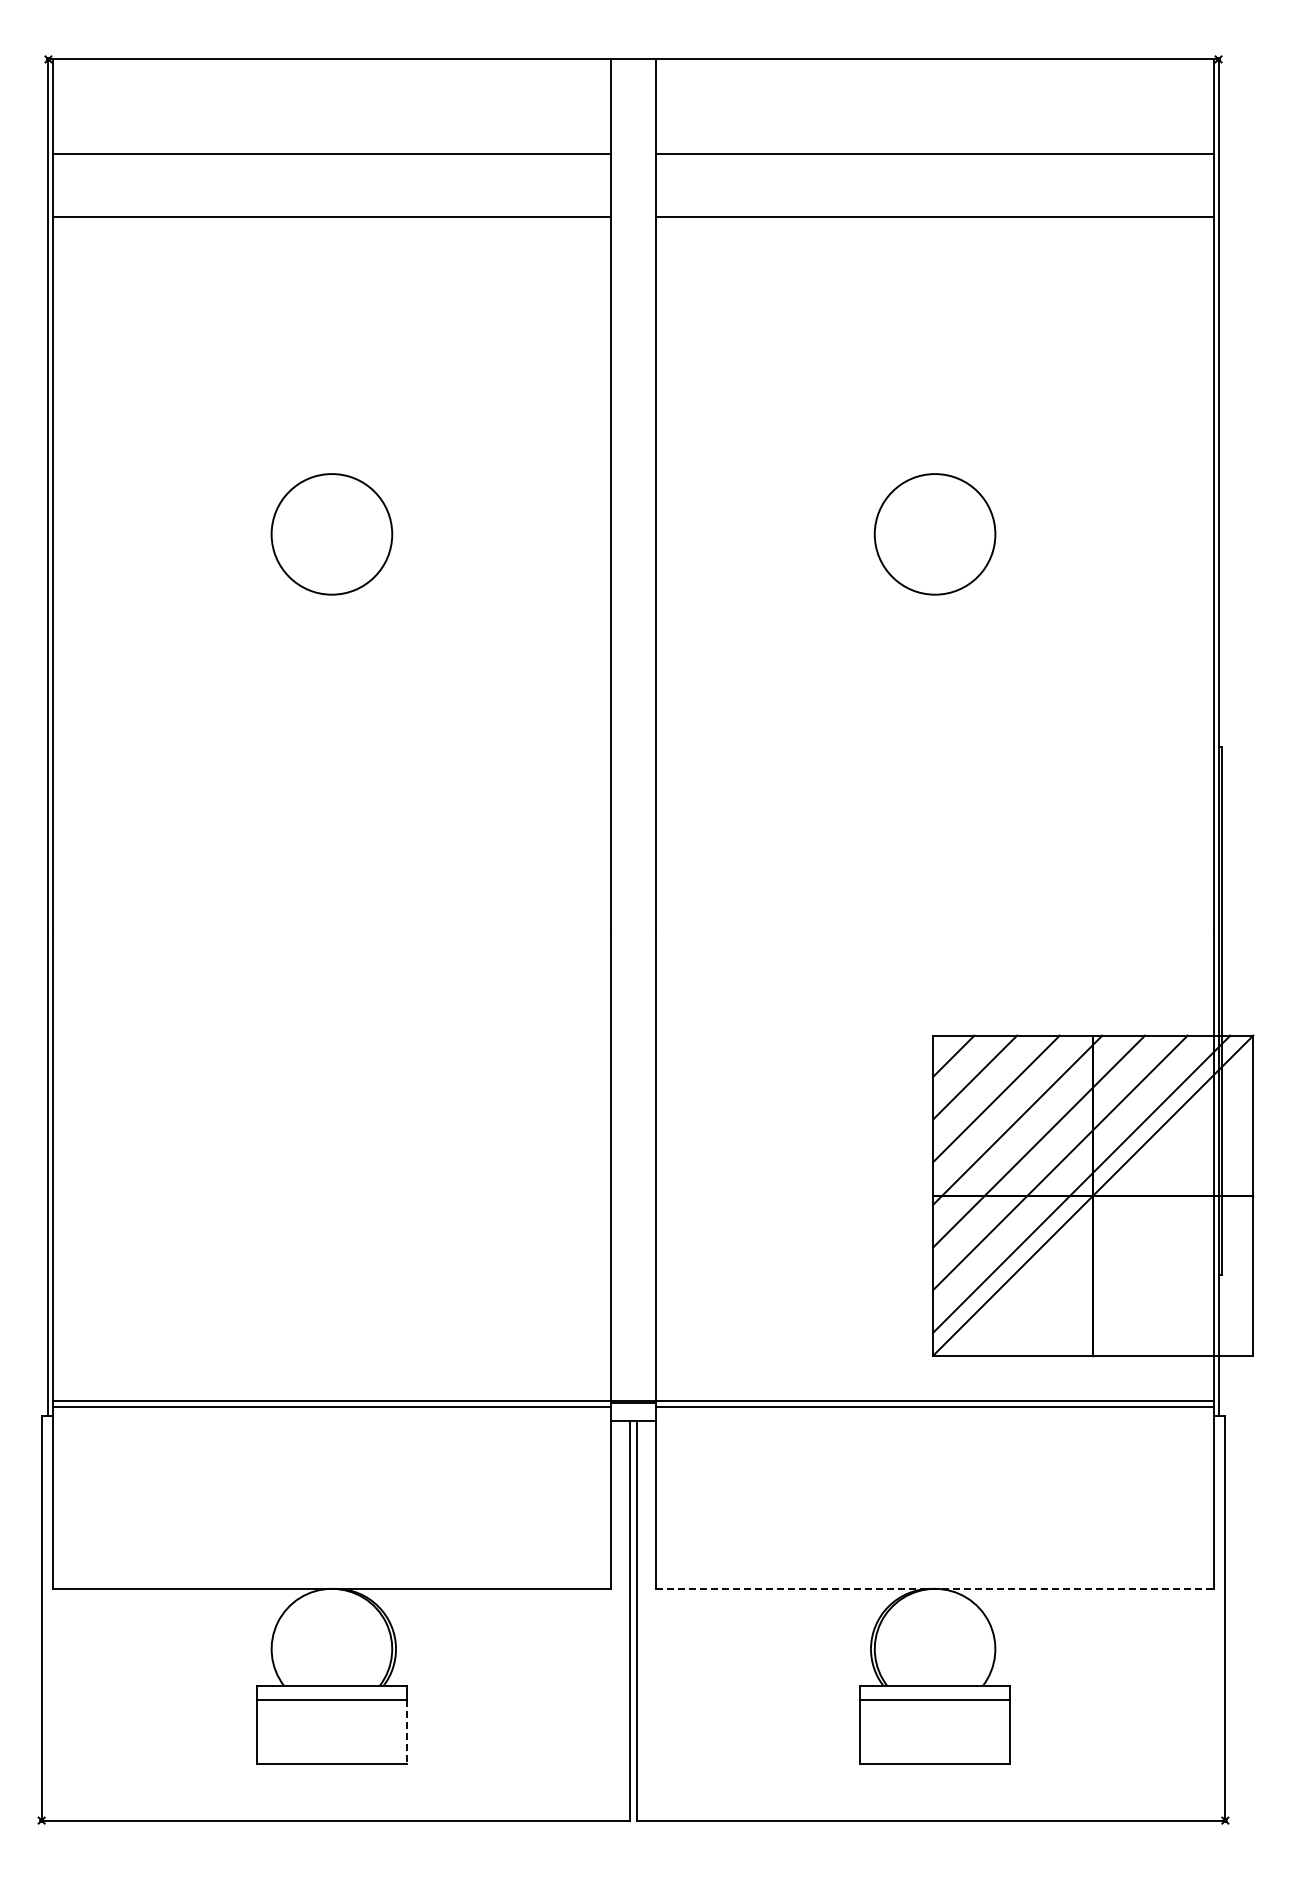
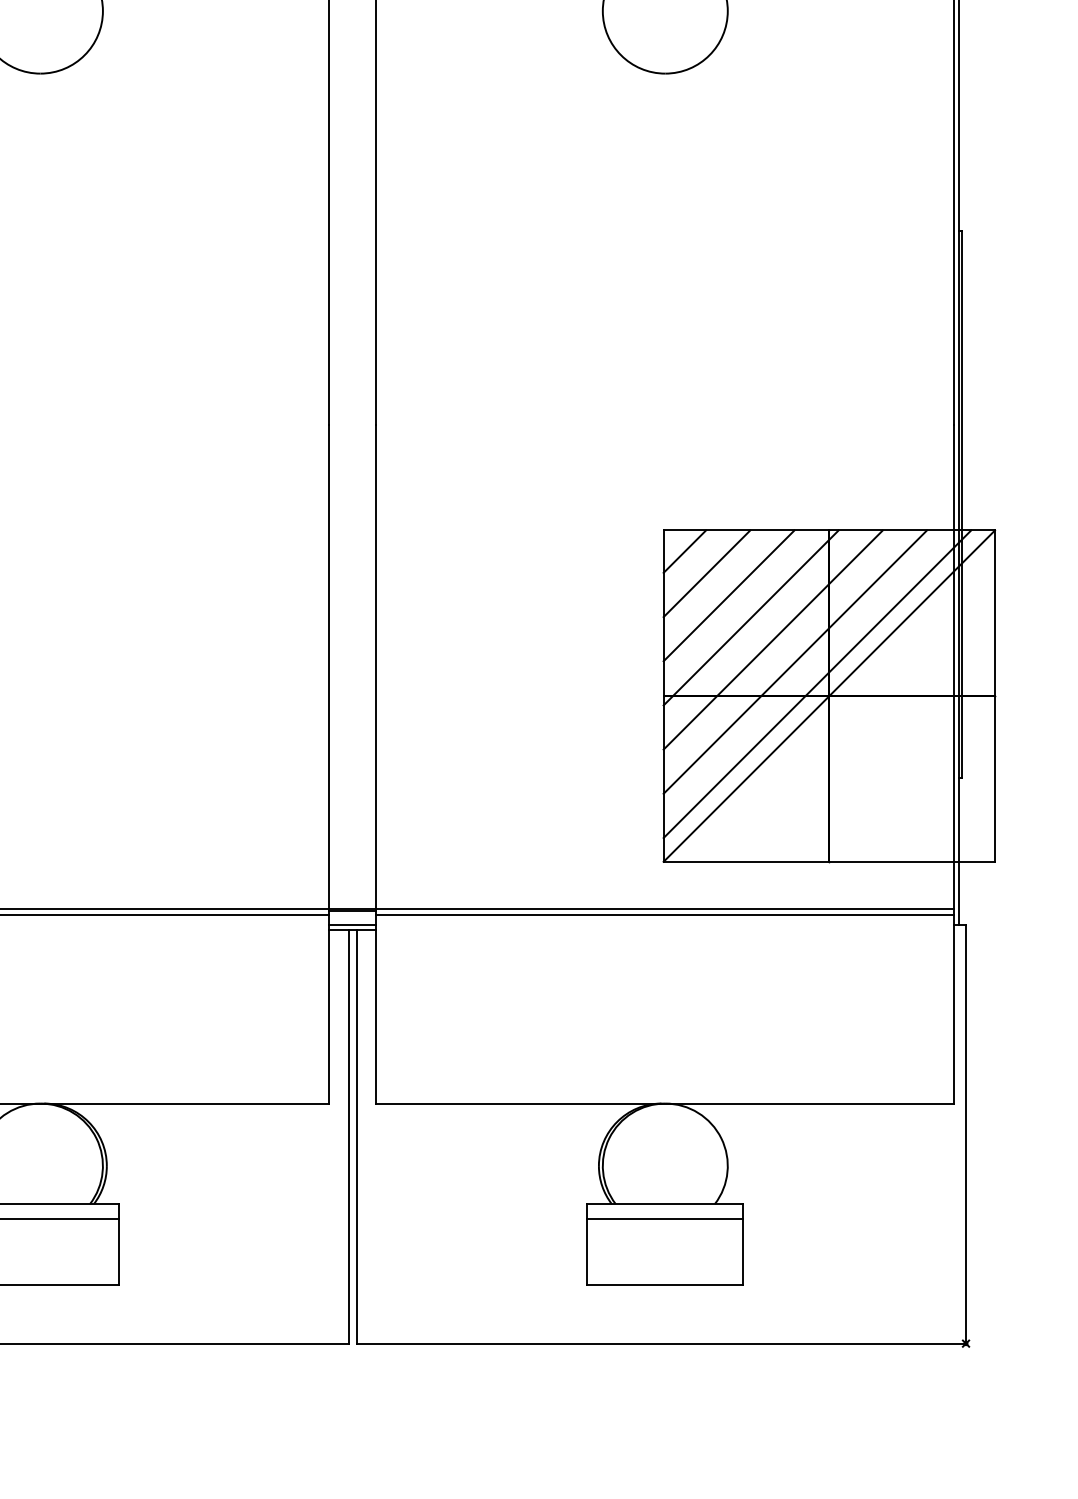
line: (633, 1416) -> (352, 925), added
line: (935, 1588) -> (665, 1103), dashed -> solid
line: (407, 1731) -> (118, 1251), dashed -> solid

